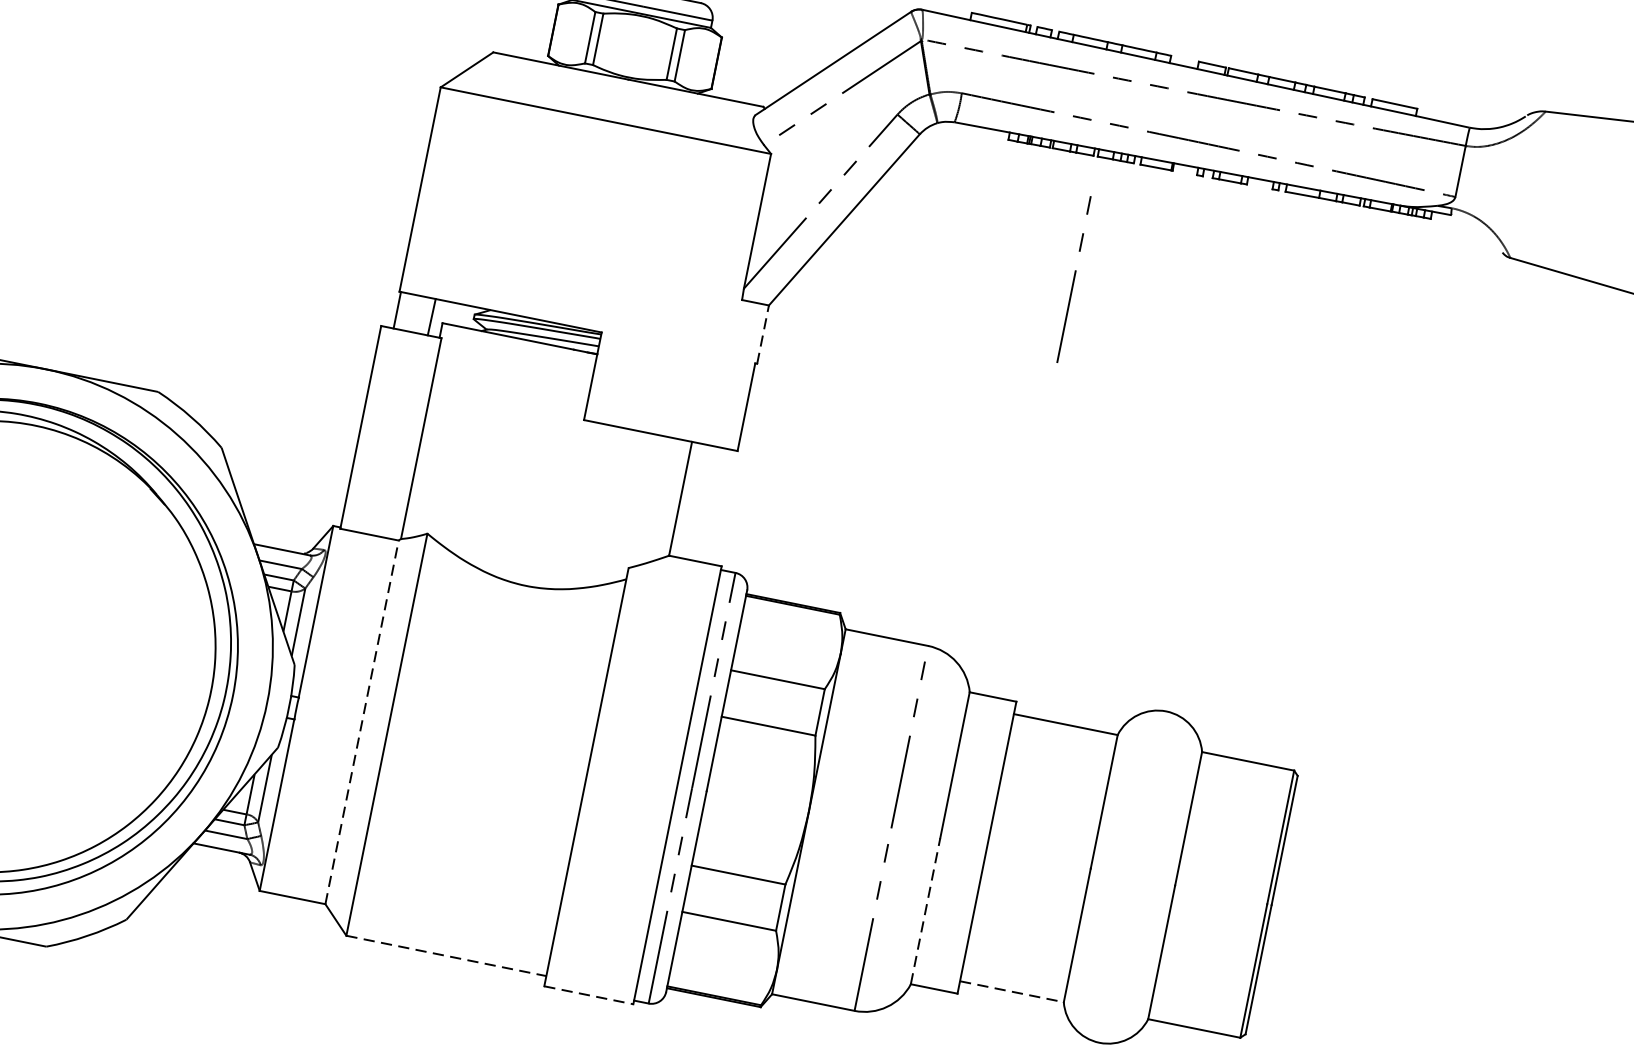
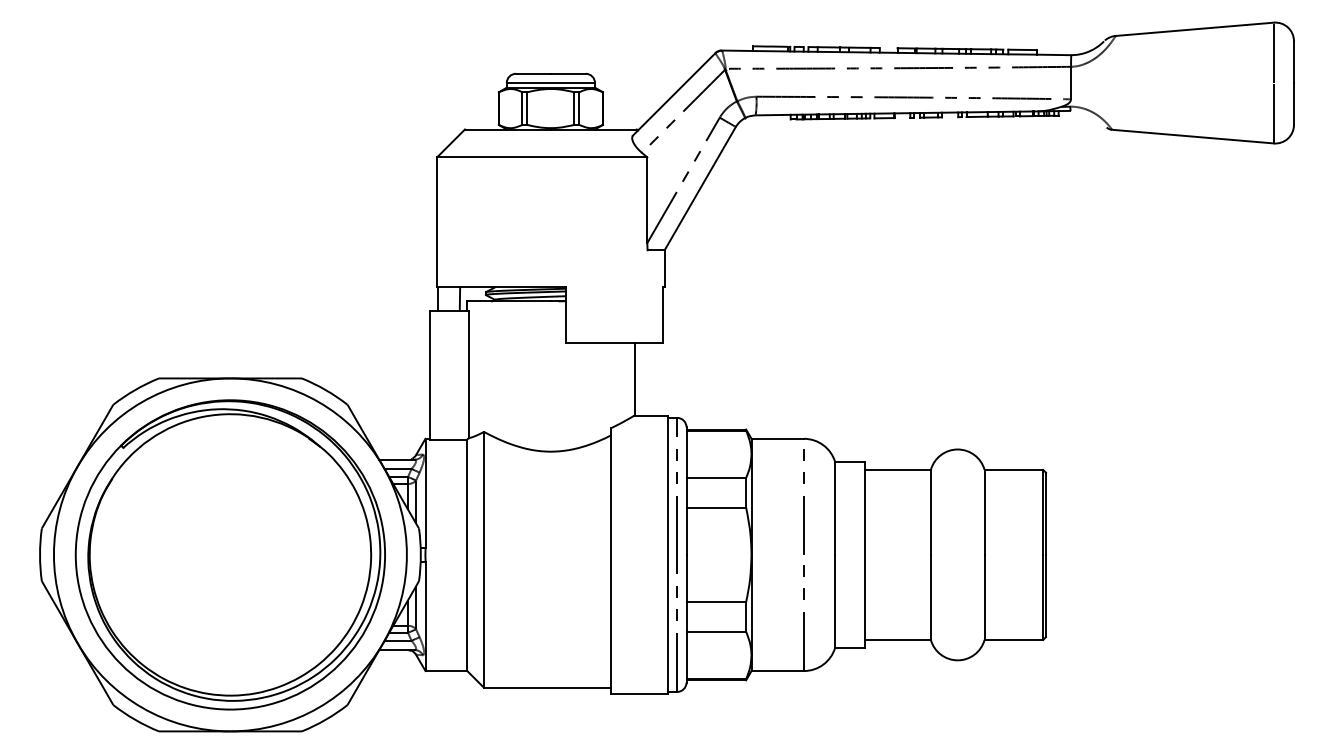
line: (1073, 278) -> (847, 196), removed
line: (762, 334) -> (664, 268), dashed -> solid
line: (362, 722) -> (467, 555), dashed -> solid
line: (926, 910) -> (835, 600), dashed -> solid
line: (446, 955) -> (547, 687), dashed -> solid
line: (1013, 991) -> (898, 639), dashed -> solid
line: (590, 995) -> (640, 694), dashed -> solid

